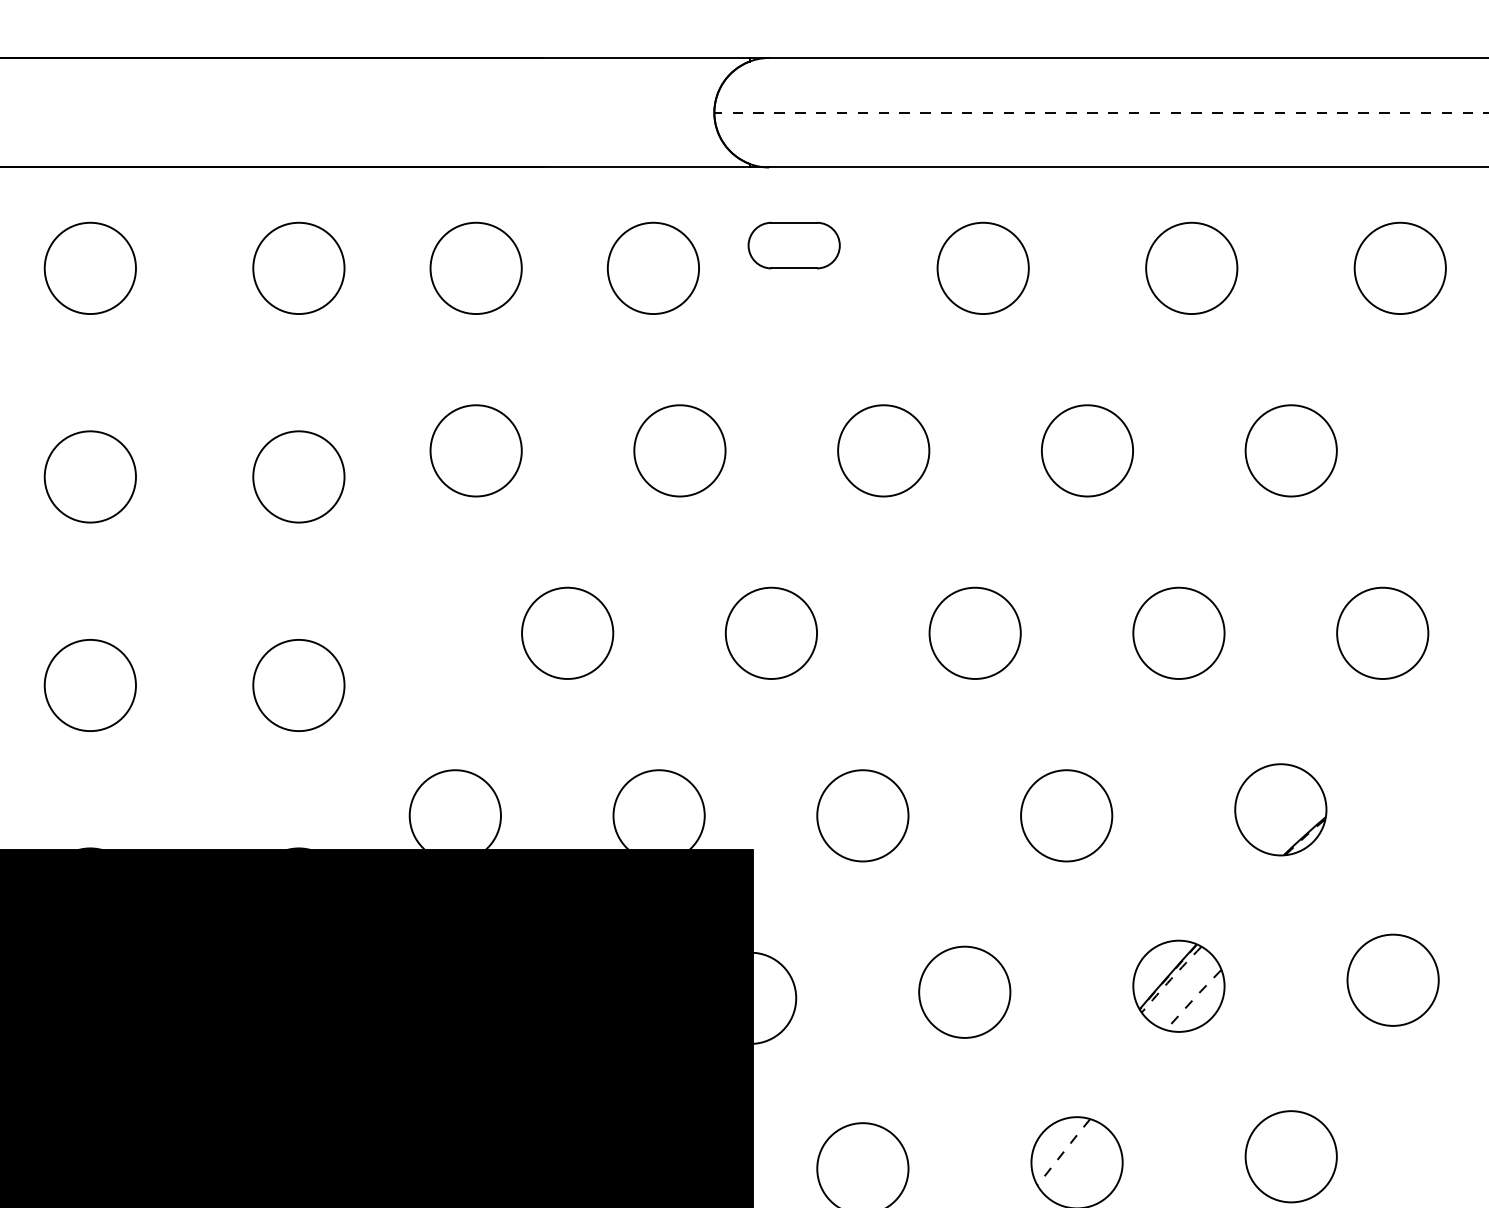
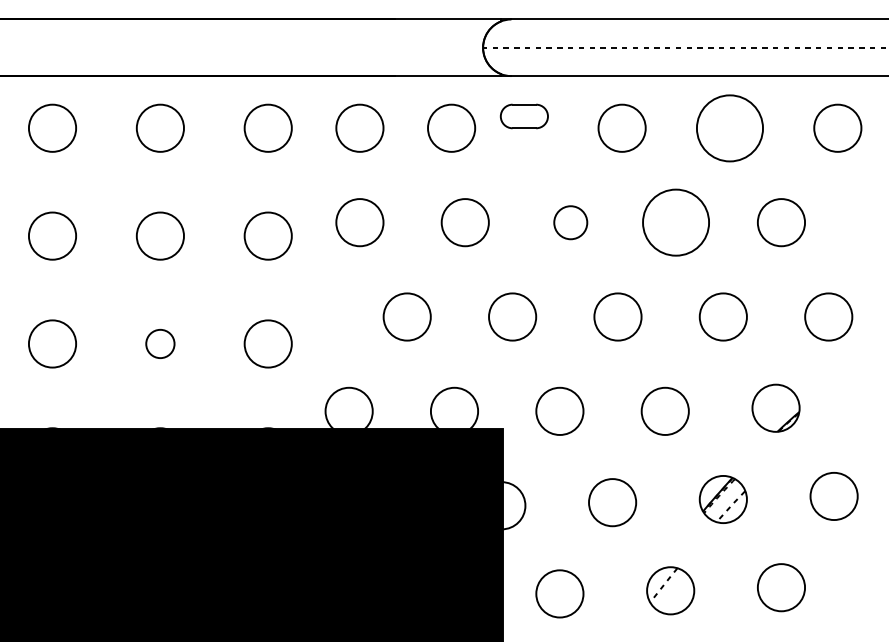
circle: (1190, 266) -> (729, 127), size x1.4
circle: (883, 450) -> (570, 222), size x0.7
circle: (1086, 450) -> (675, 222), size x1.4
circle: (90, 684) -> (160, 343), size x0.6

